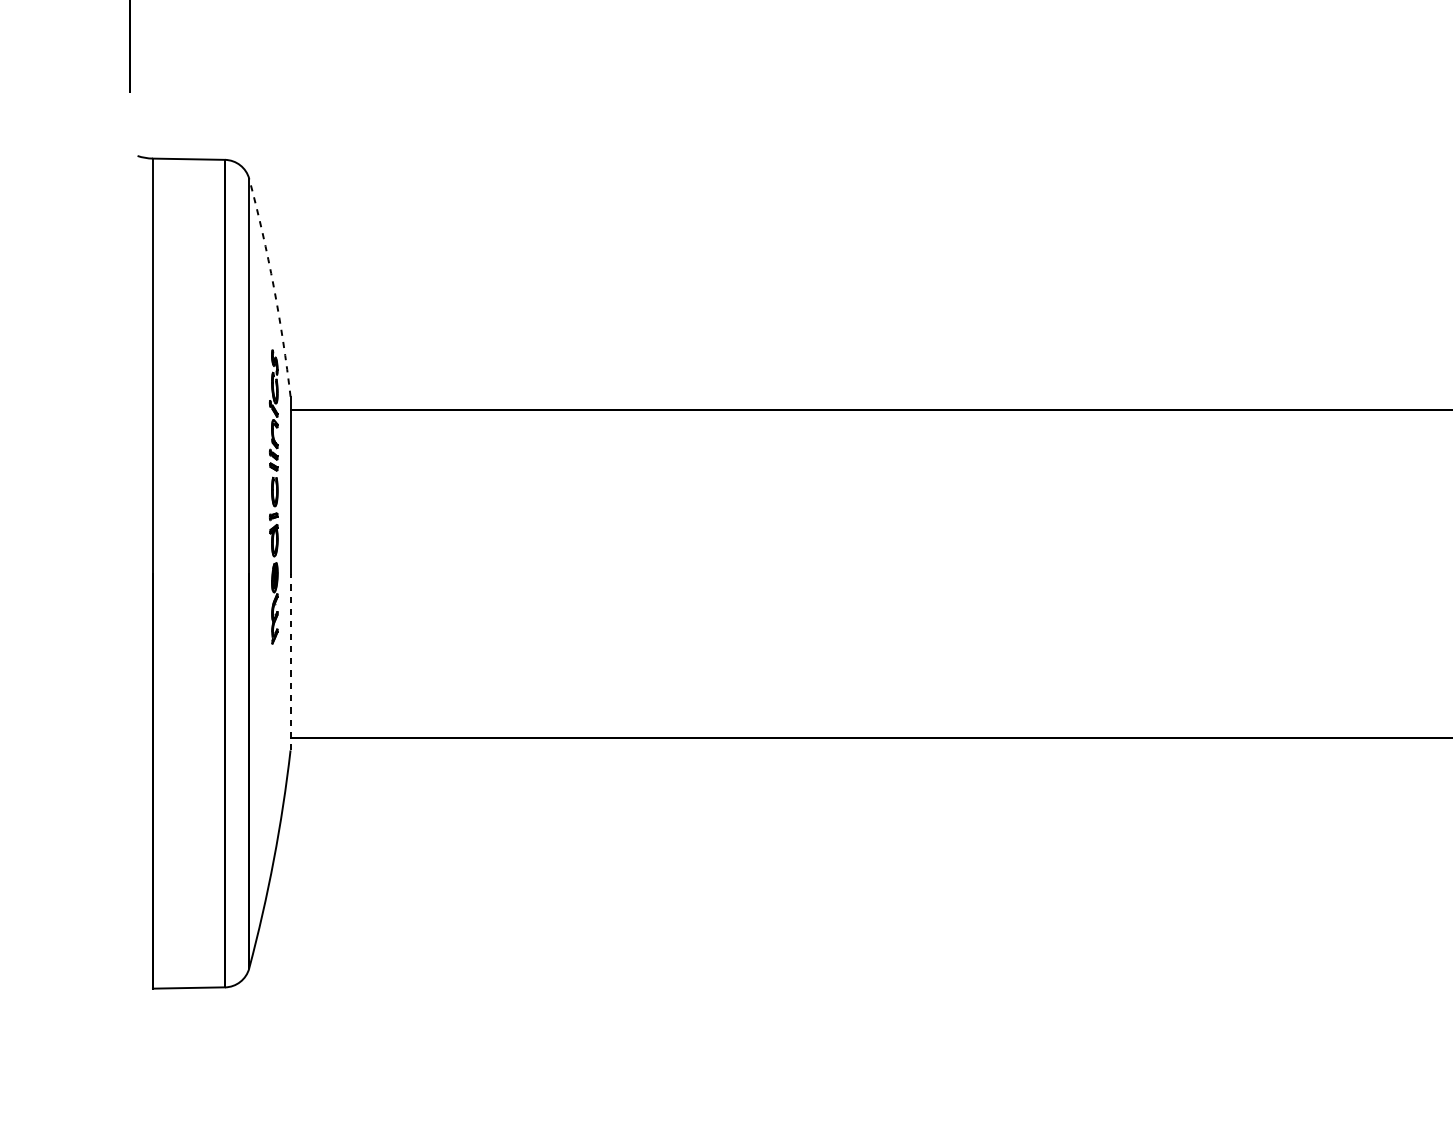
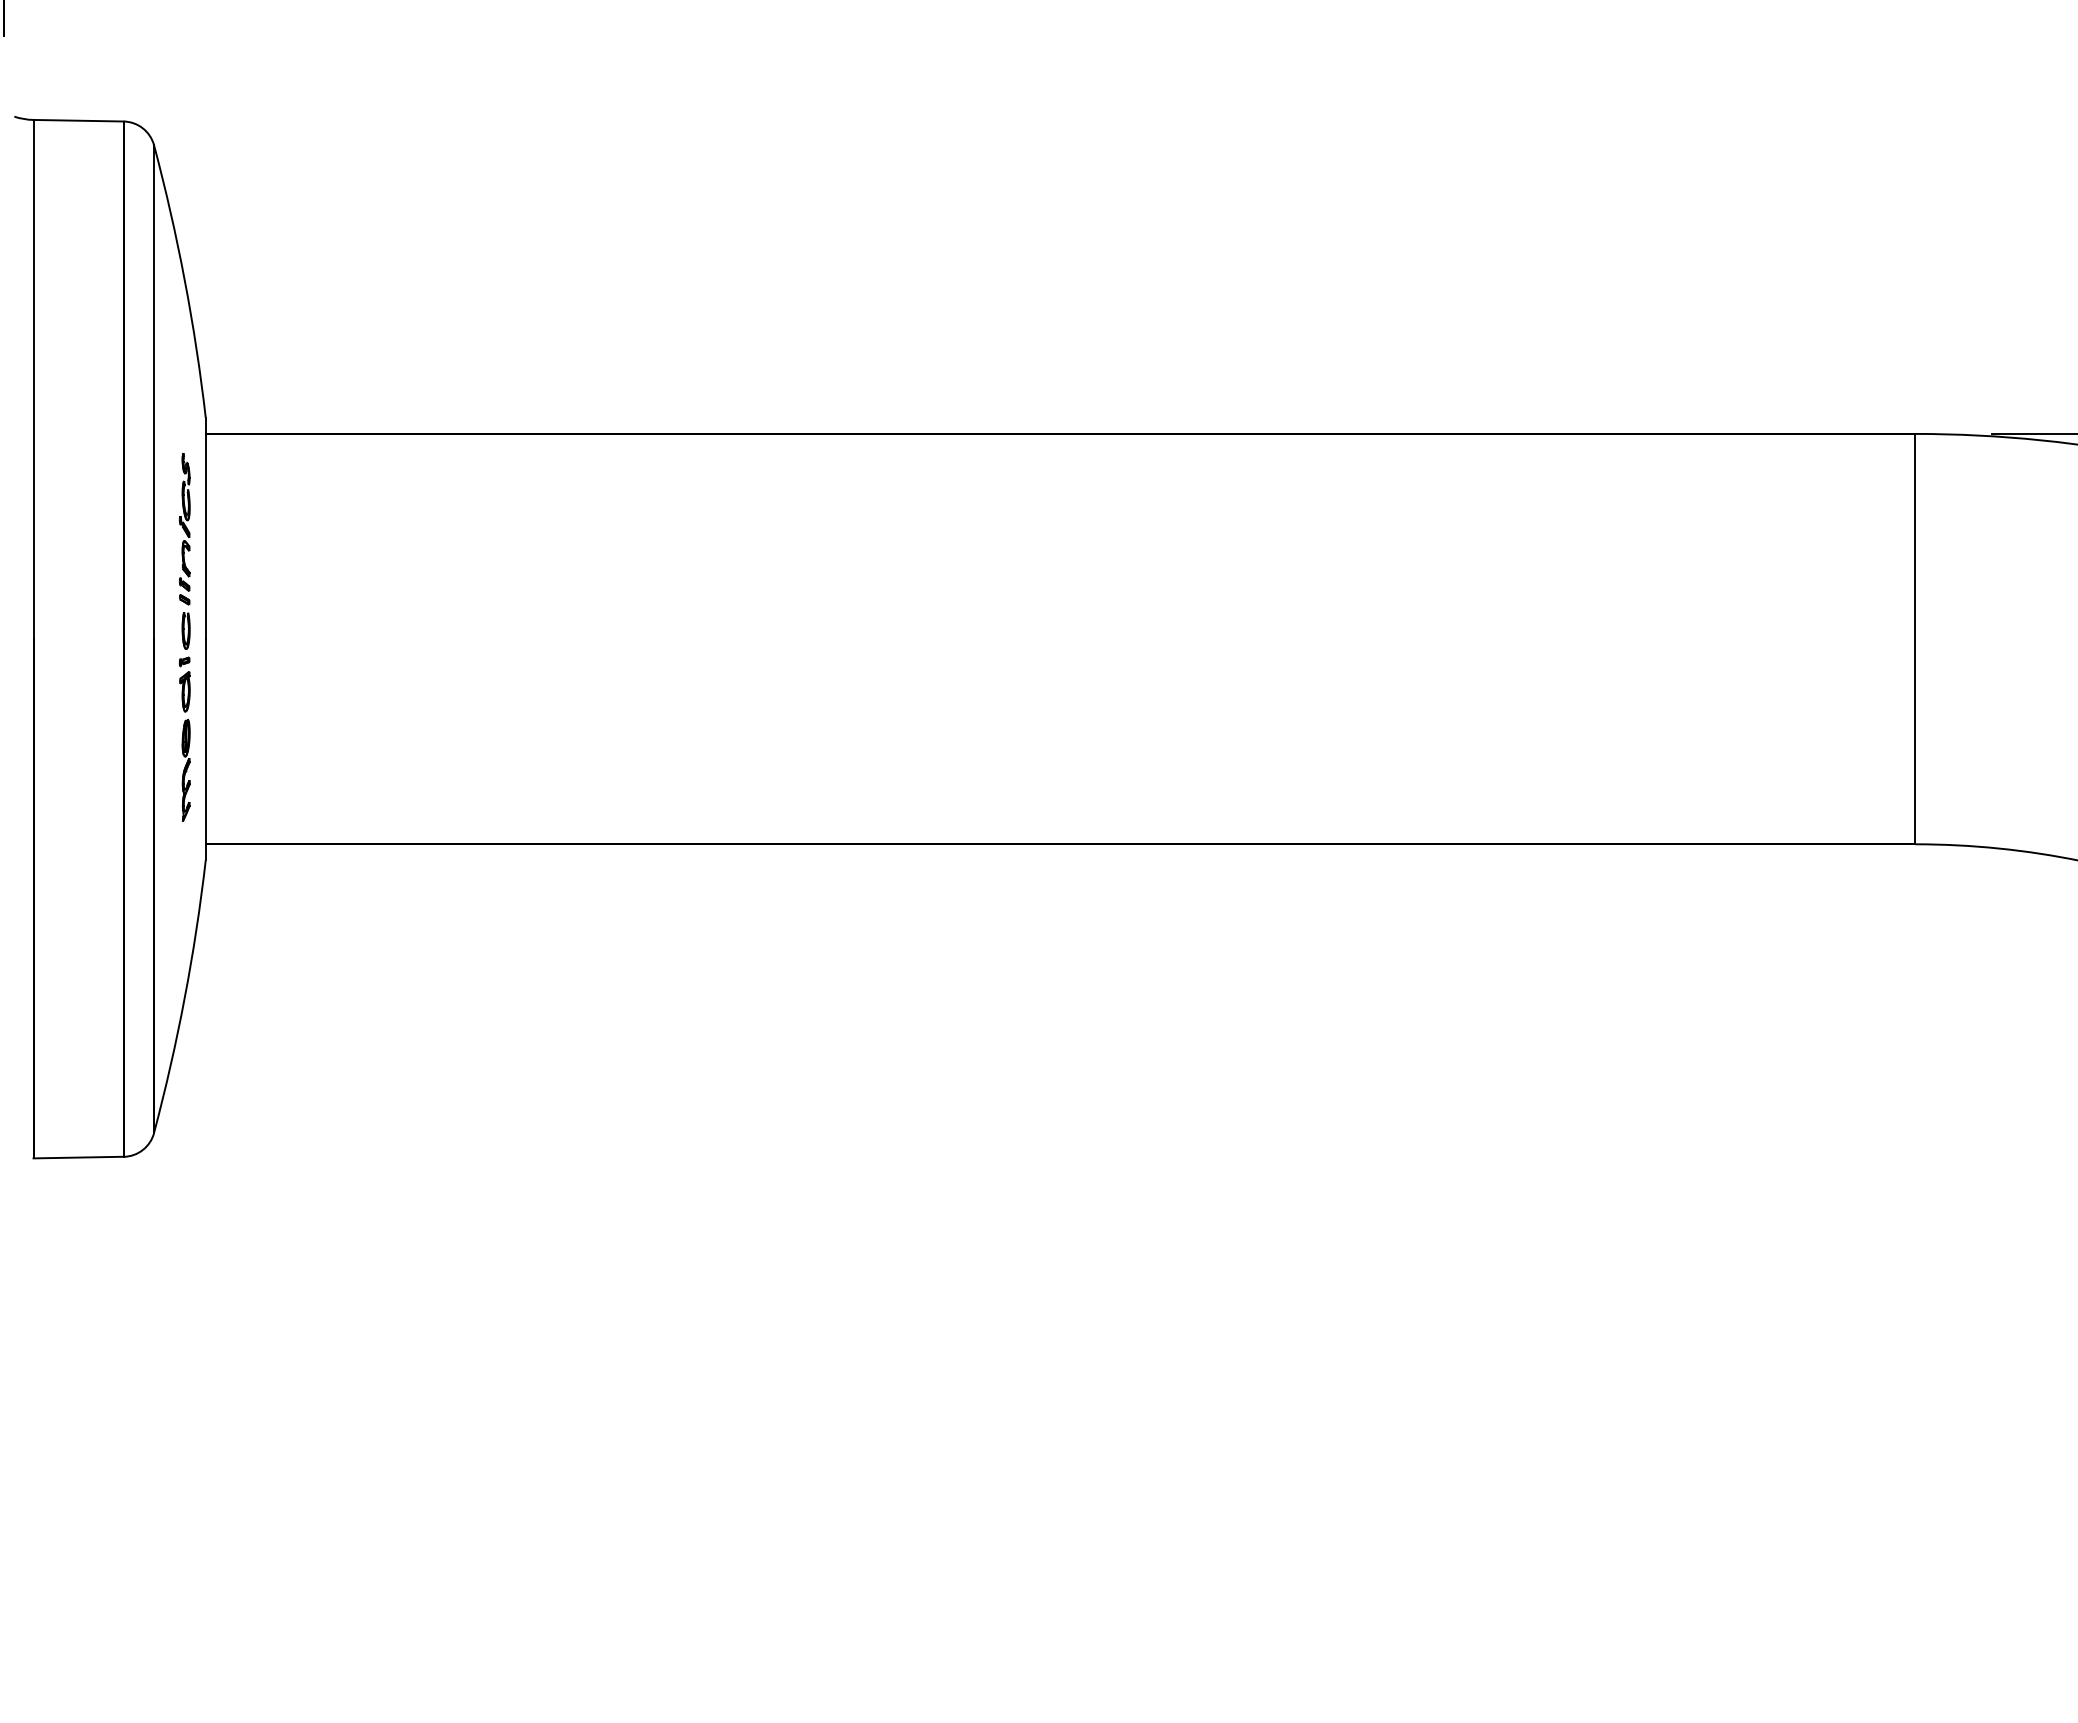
arc: (273, 286) -> (184, 280), dashed -> solid
part: (273, 496) -> (184, 636), moved
line: (290, 661) -> (205, 749), dashed -> solid

